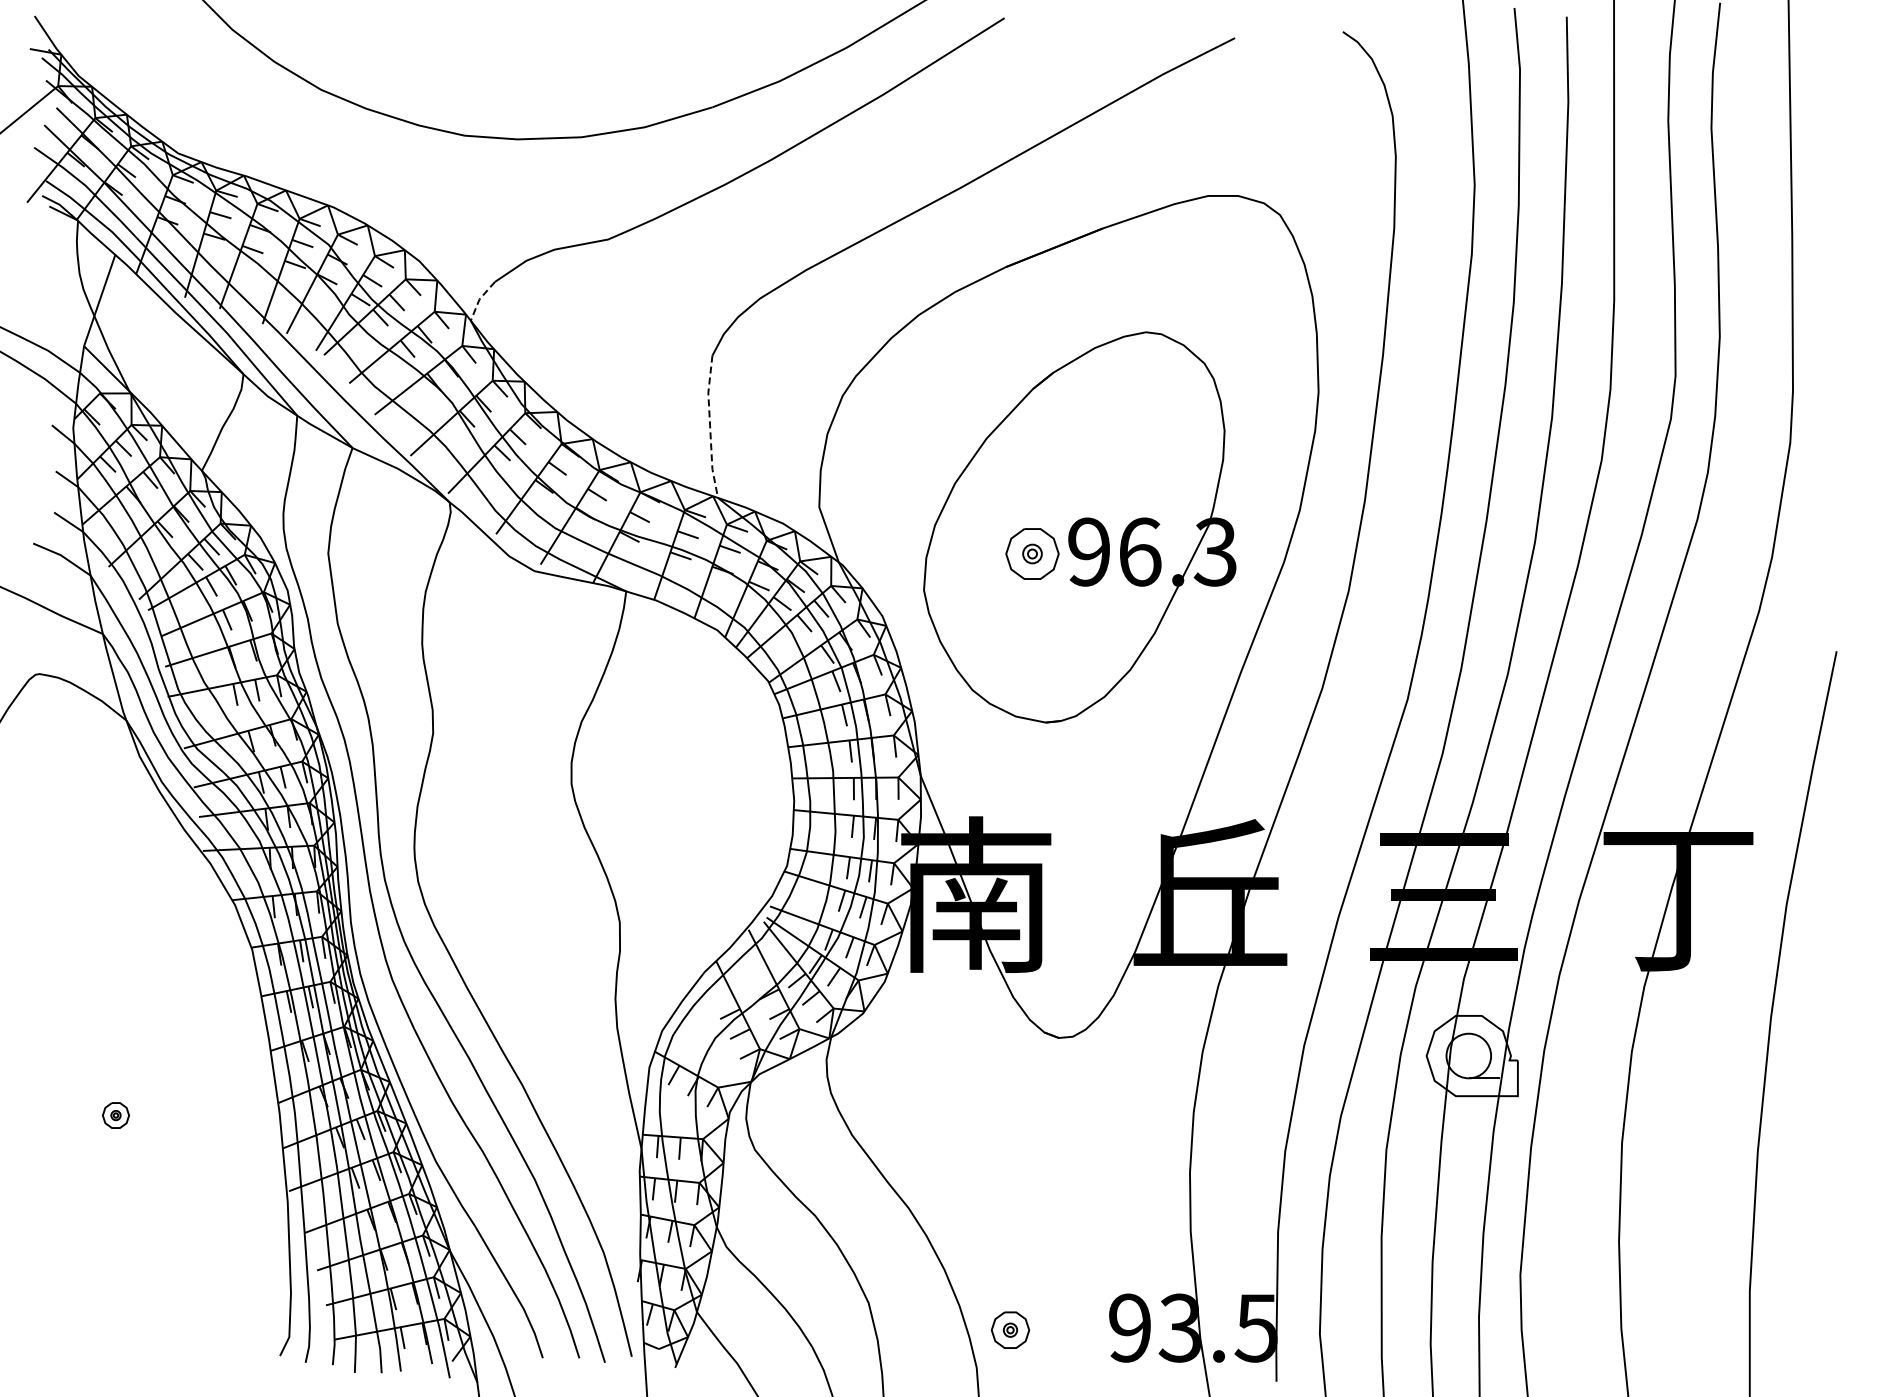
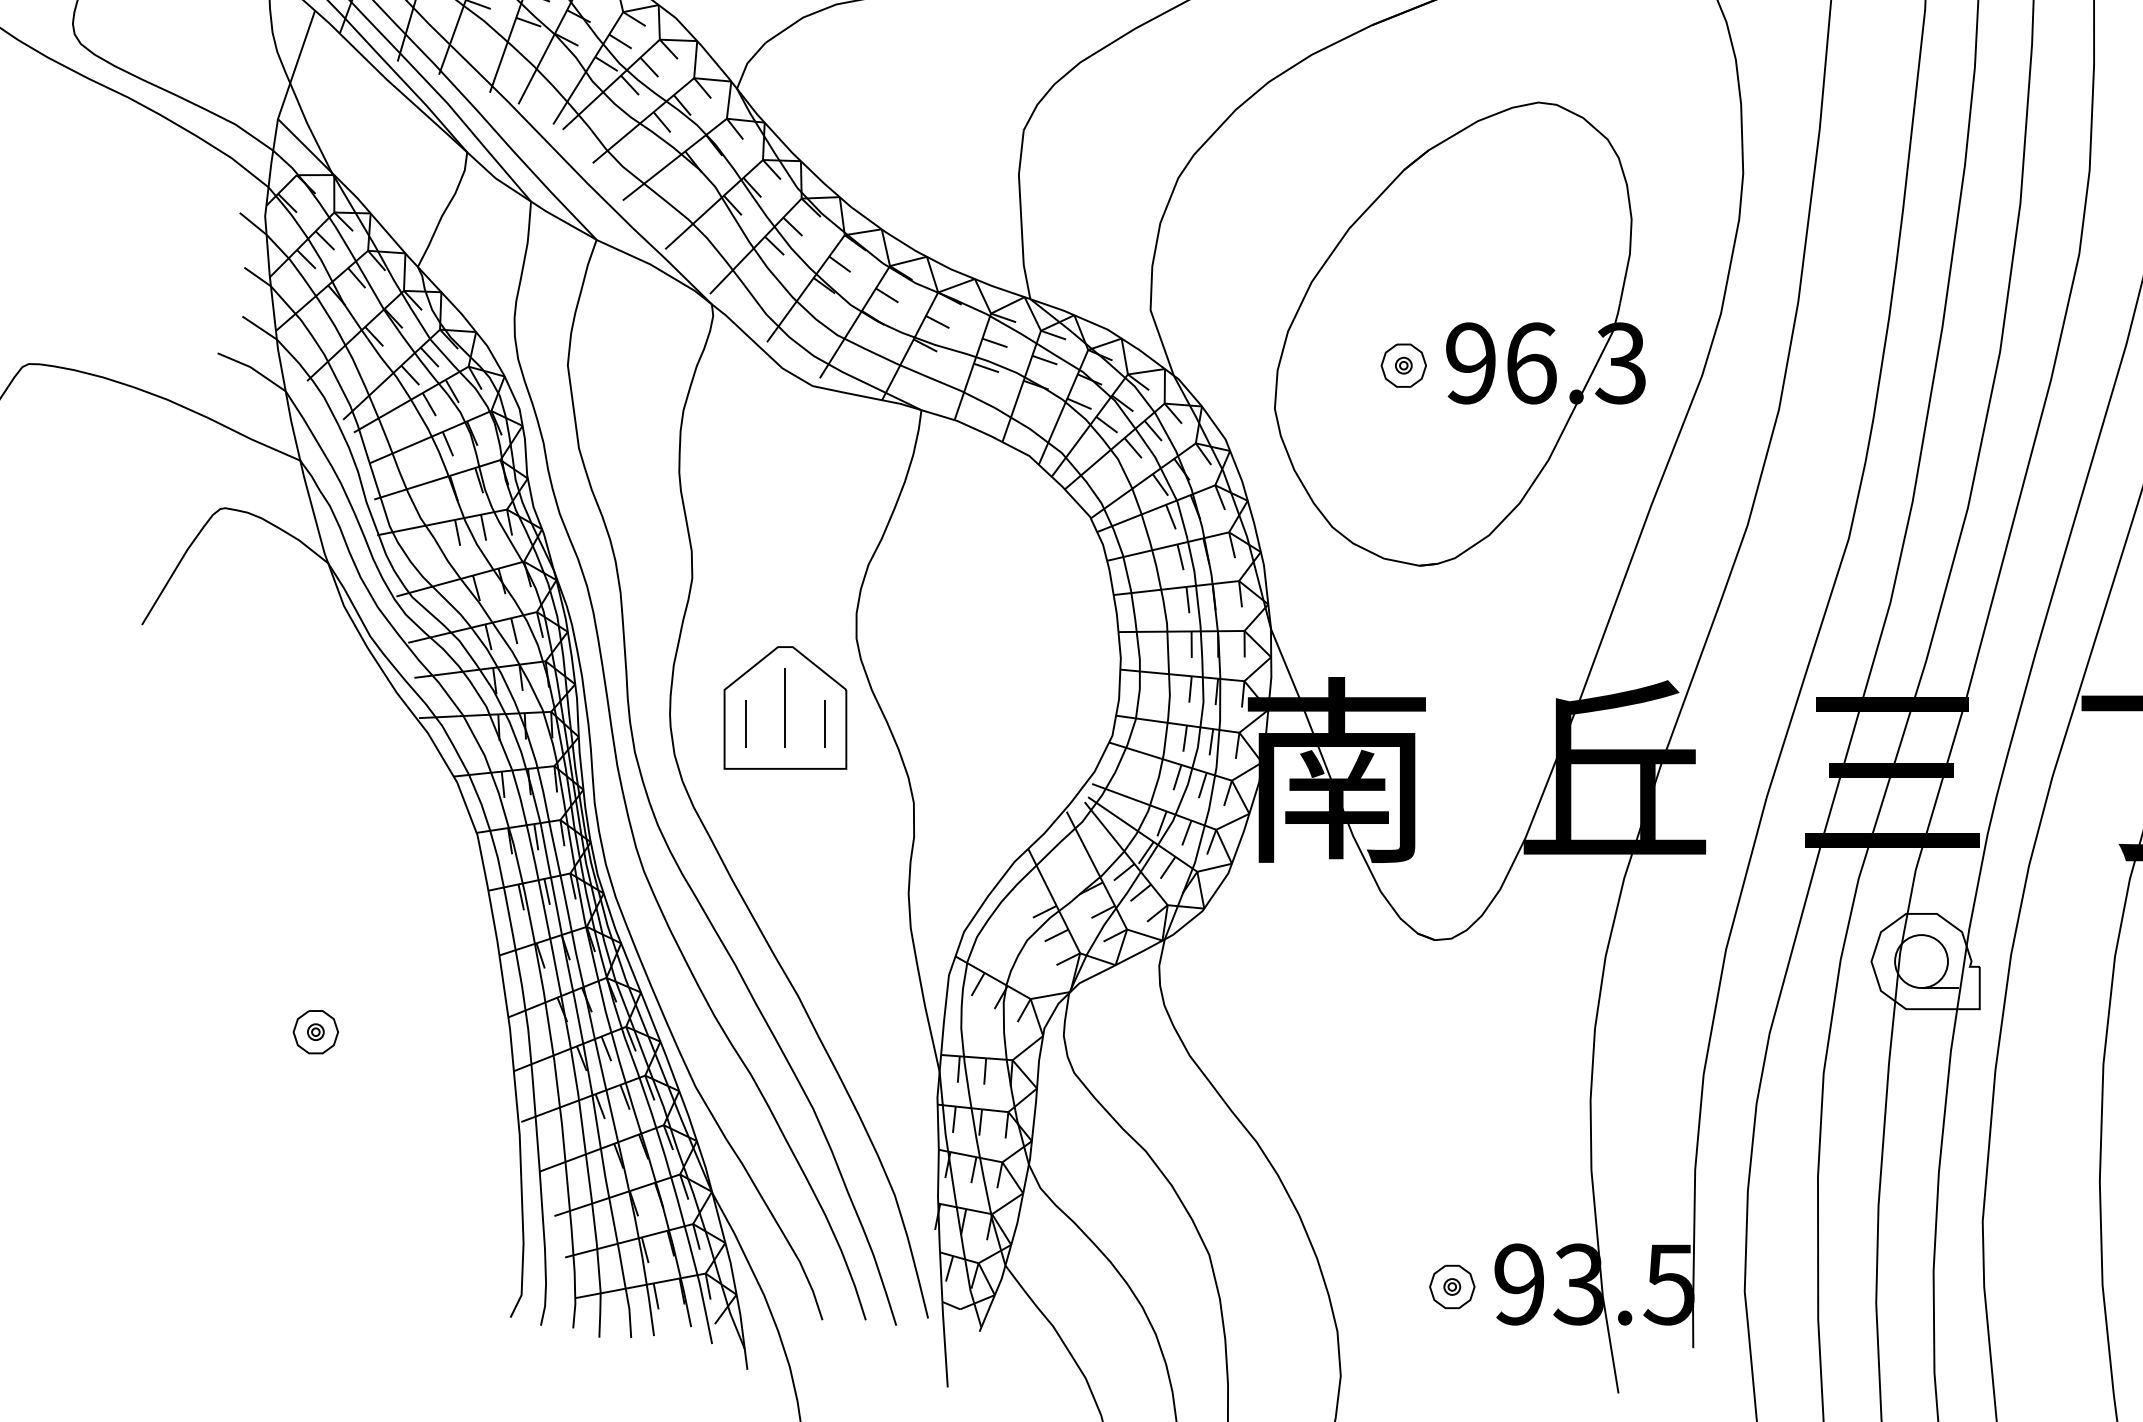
line: (479, 299) -> (747, 63), dashed -> solid
line: (710, 427) -> (1021, 215), dashed -> solid
part: (1032, 553) -> (1403, 365), size x0.71
part: (511, 842) -> (785, 708), added
part: (115, 1115) -> (315, 1032), size x1.43
part: (1010, 1329) -> (1452, 1286), moved

